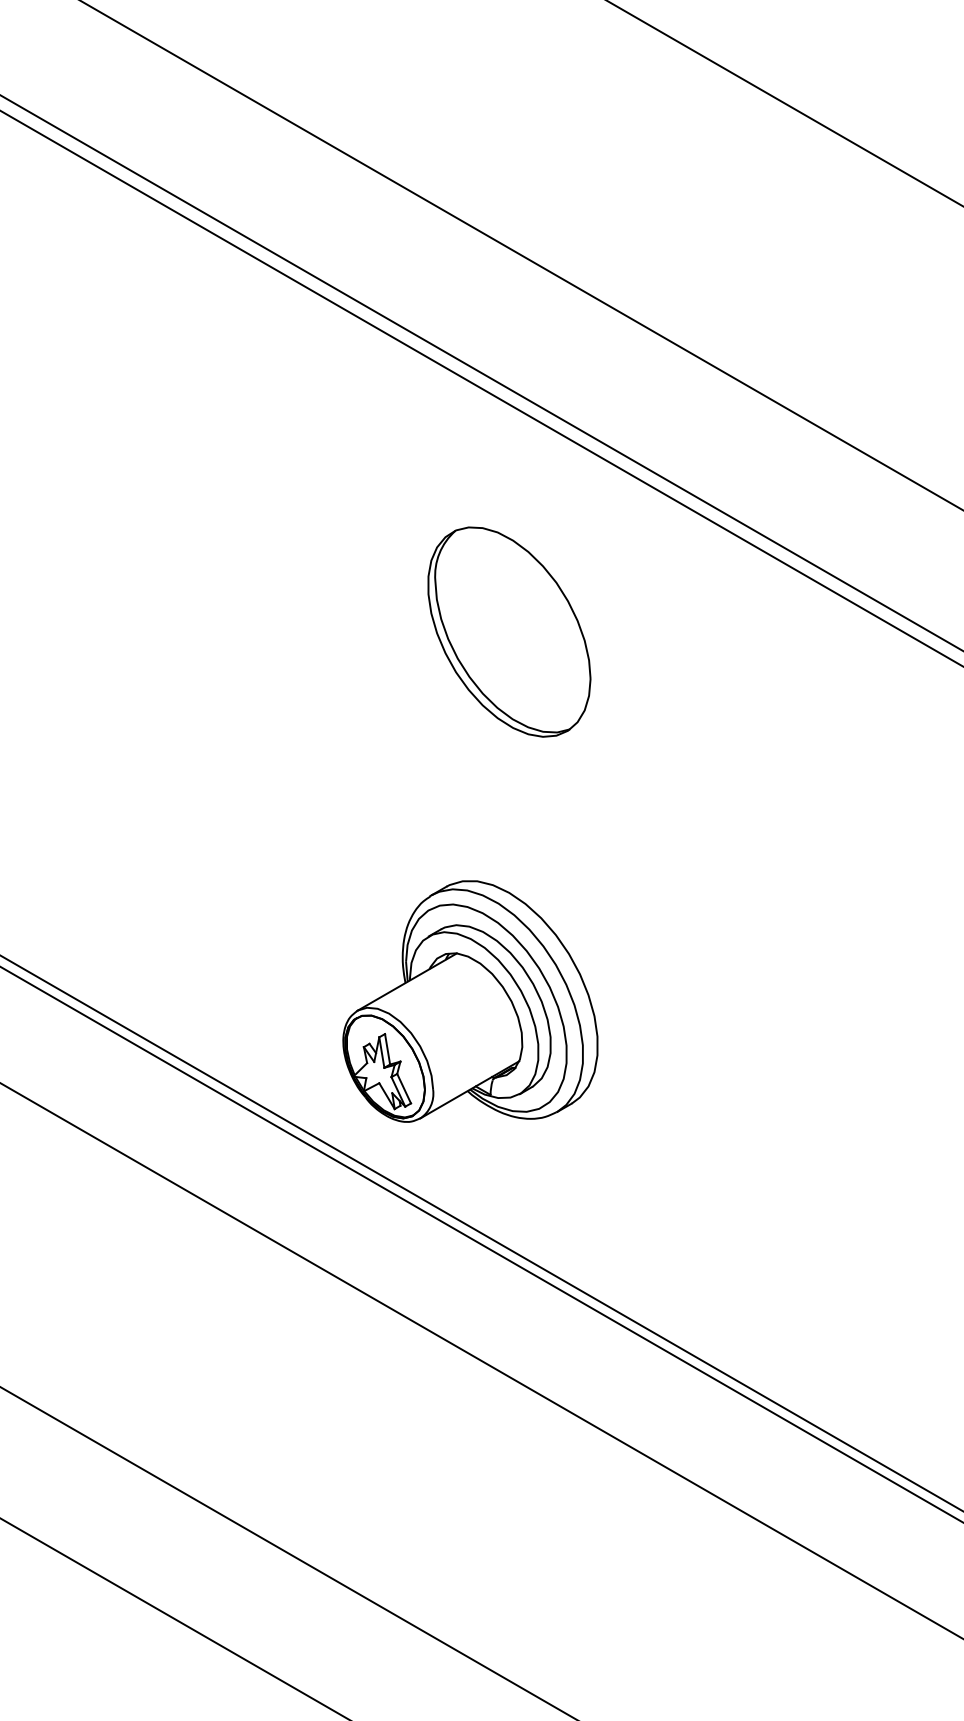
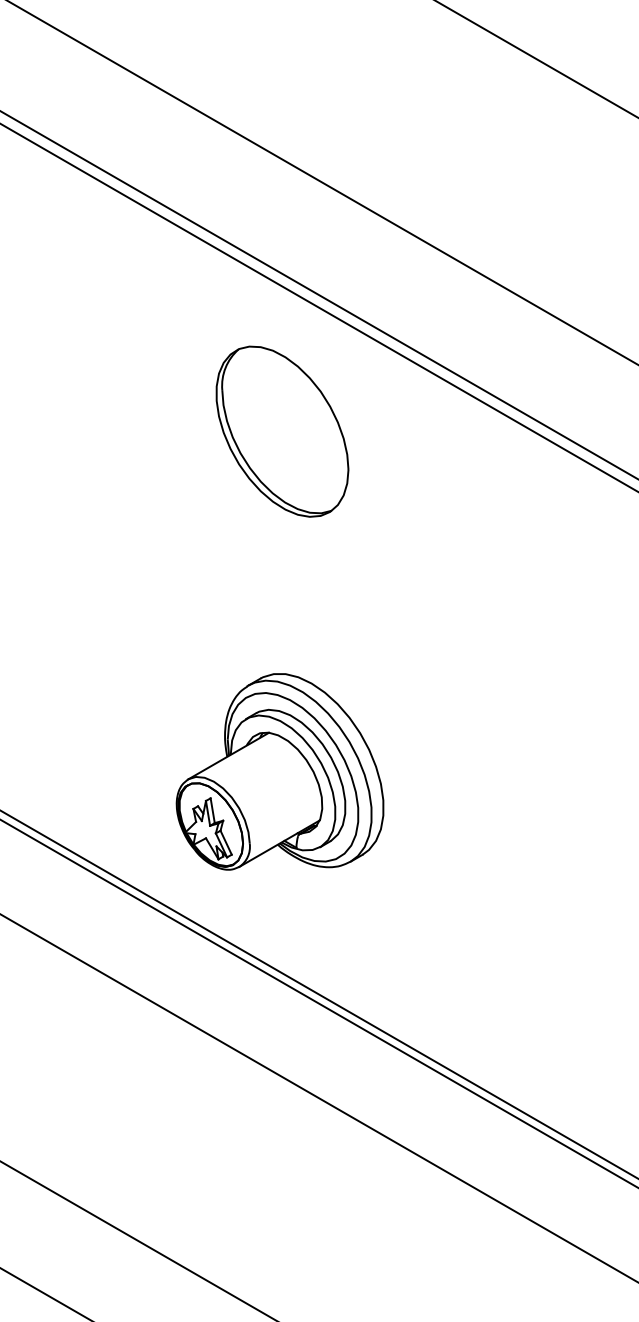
part: (509, 631) -> (282, 431), moved
part: (470, 1001) -> (280, 771), moved

